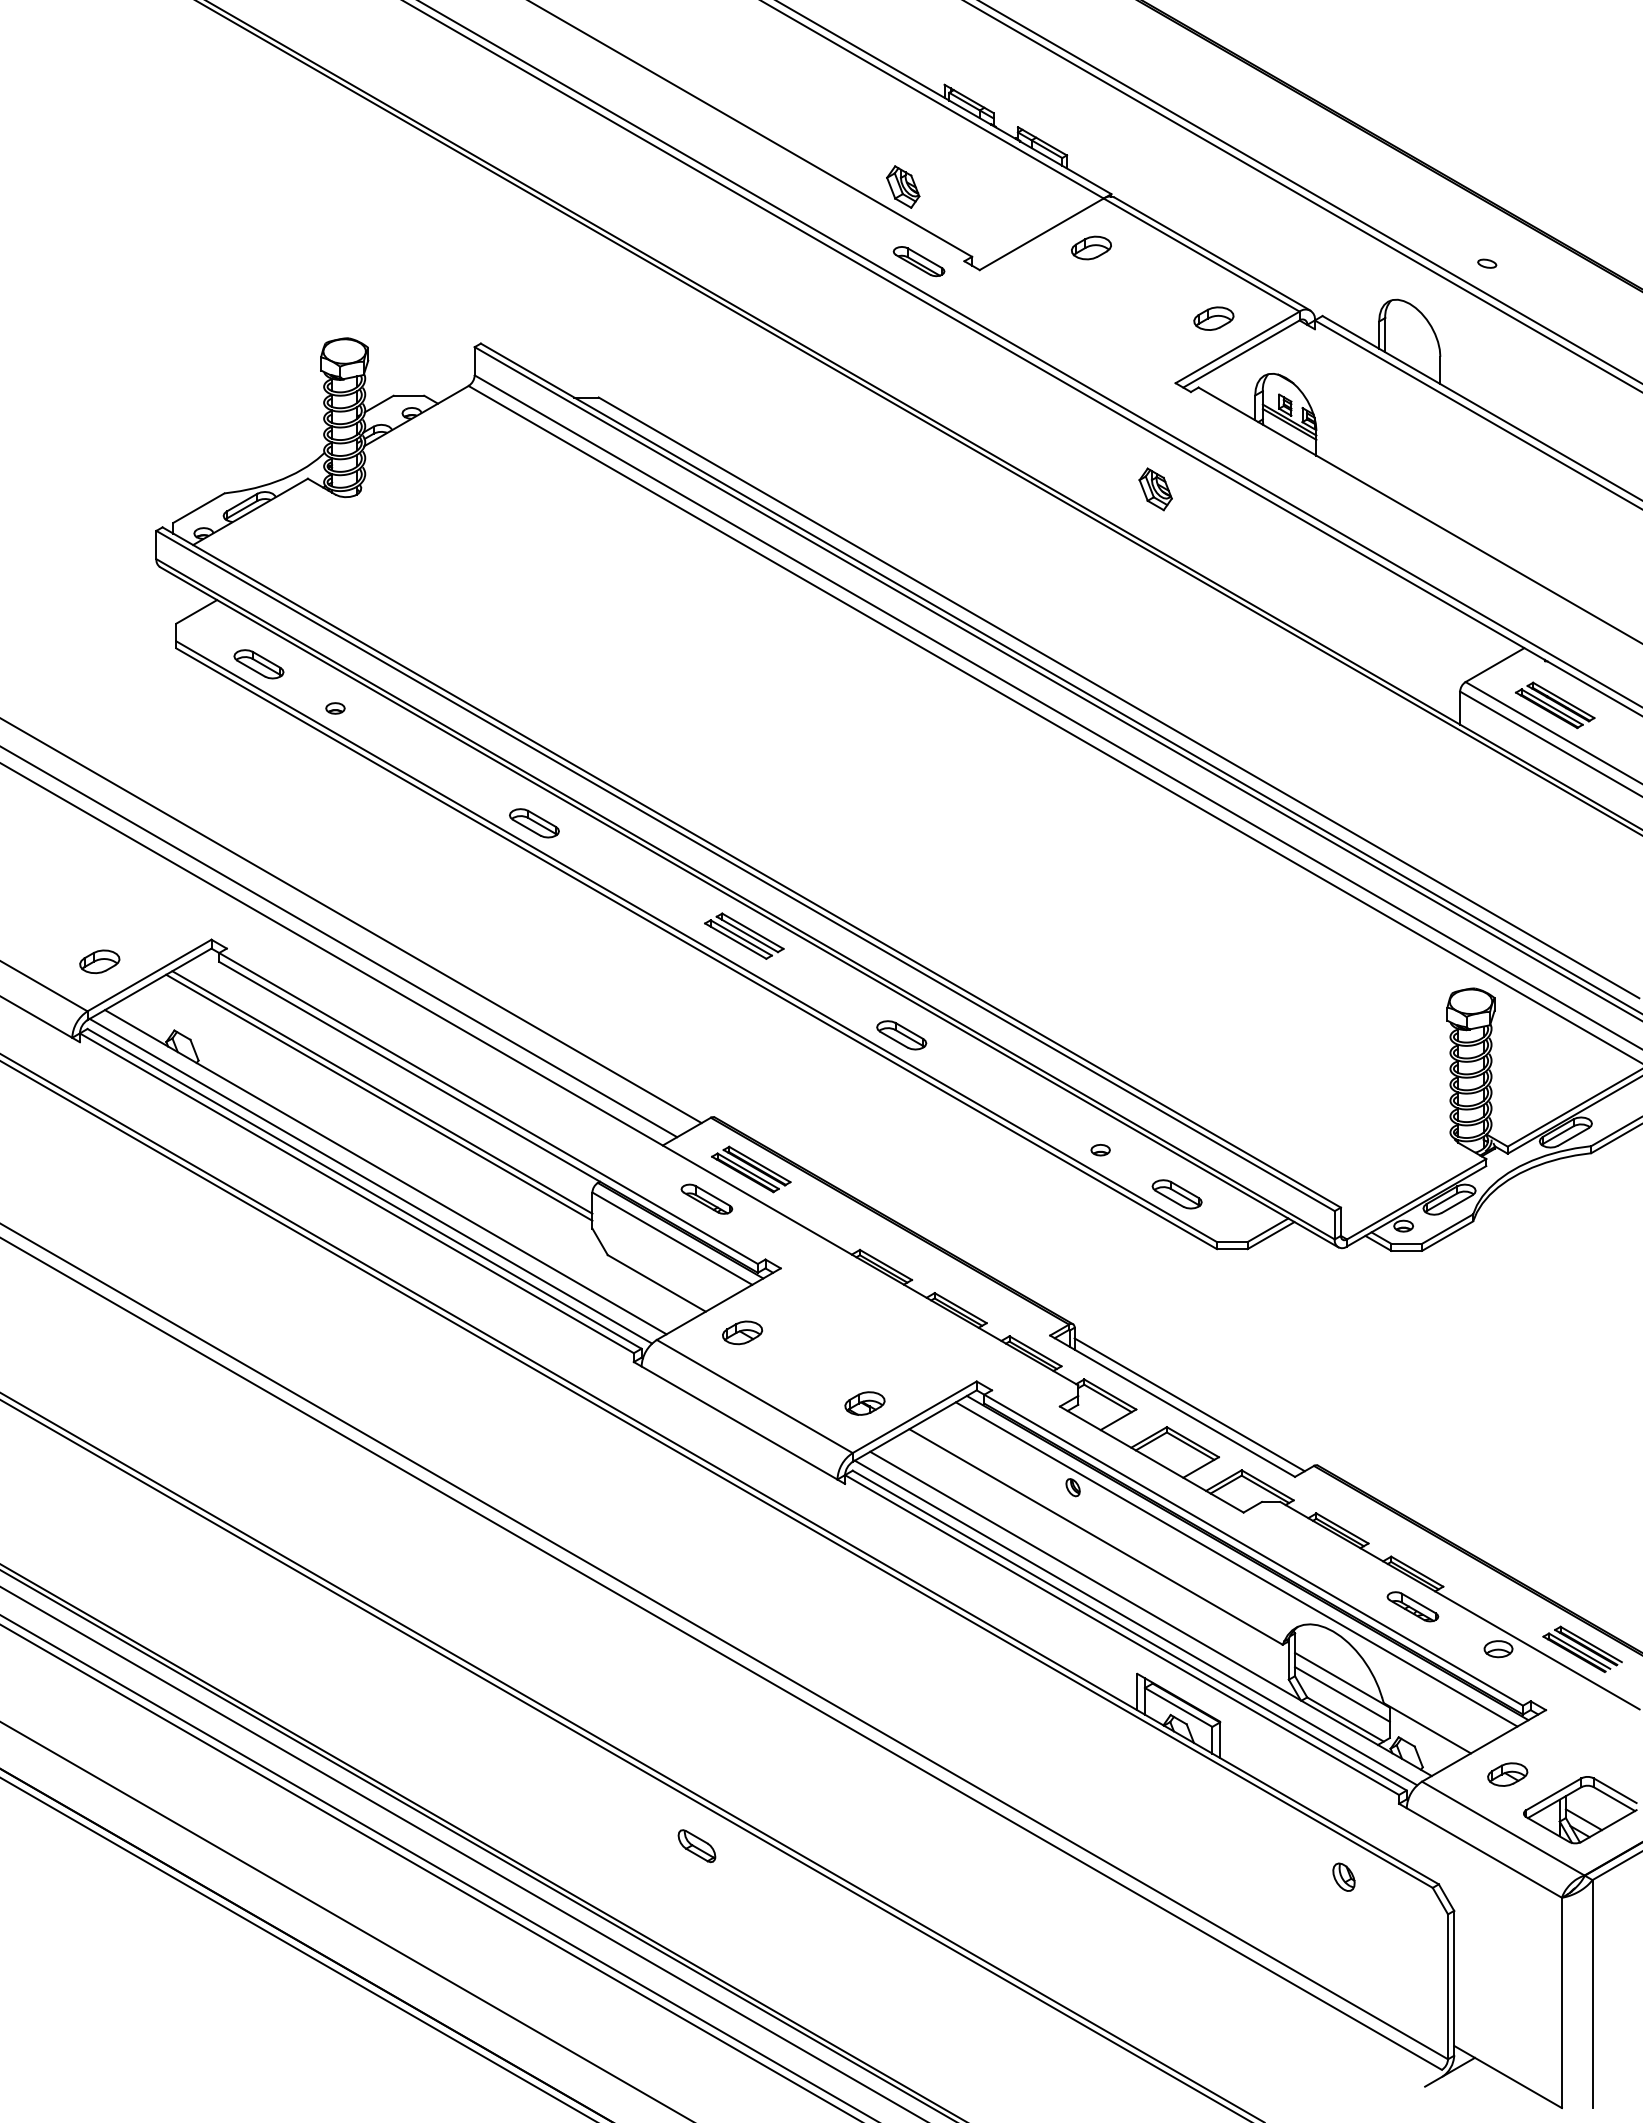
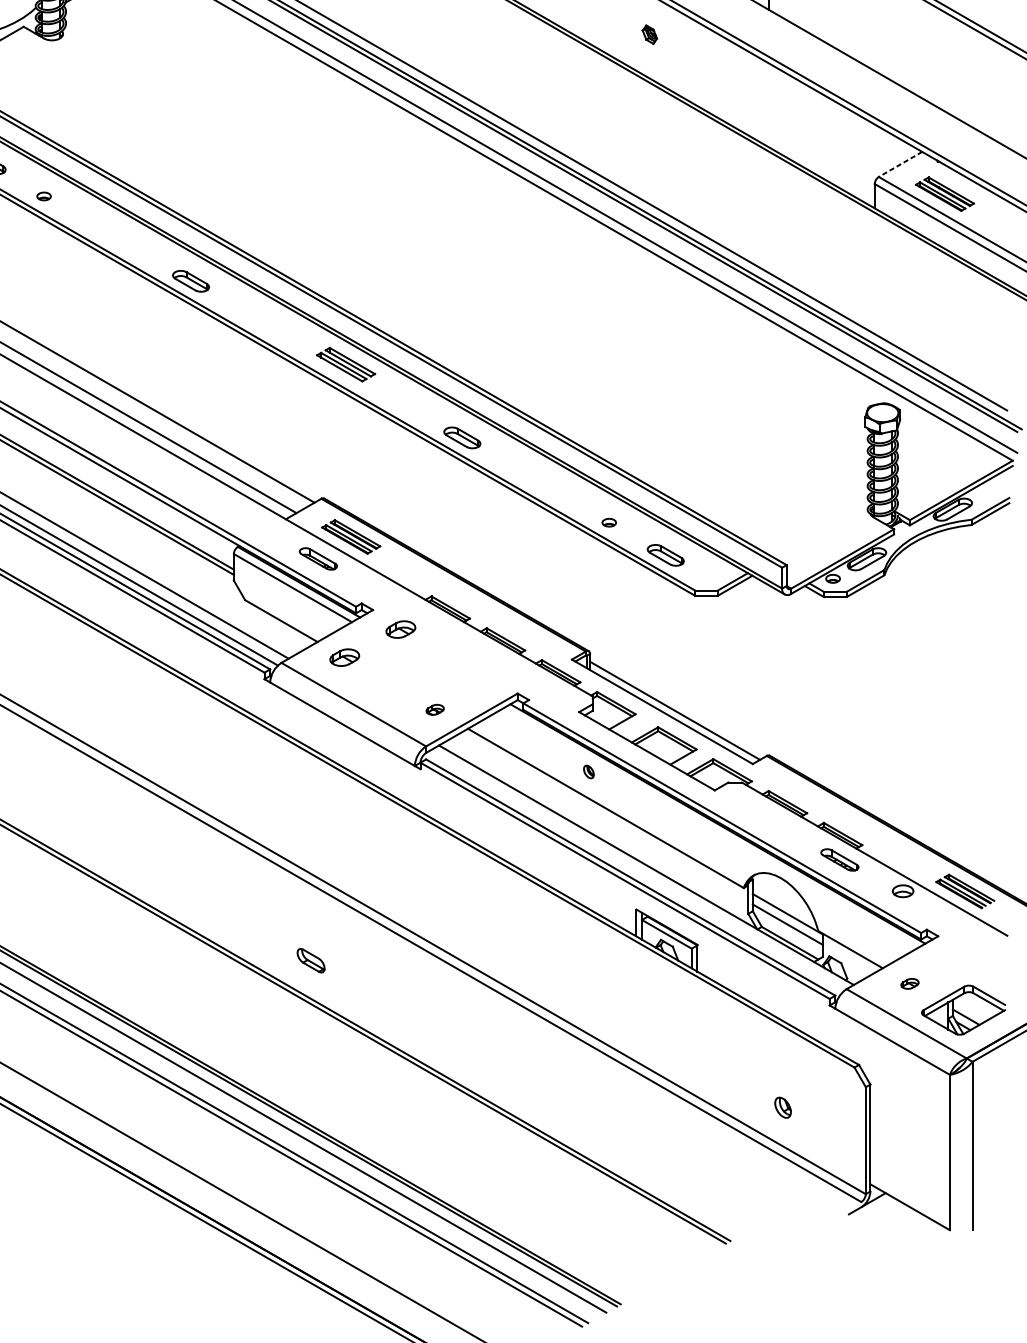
part: (1155, 489) -> (649, 34), size x0.6
line: (1495, 665) -> (900, 164), solid -> dashed
part: (818, 1294) -> (400, 629), added
part: (864, 1403) -> (434, 709), size x0.6
line: (1236, 1564) -> (709, 828), removed
line: (1135, 1622) -> (634, 871), removed
part: (1507, 1774) -> (909, 983), size x0.6
part: (696, 1846) -> (310, 960), moved
part: (1343, 1876) -> (782, 1107), moved

